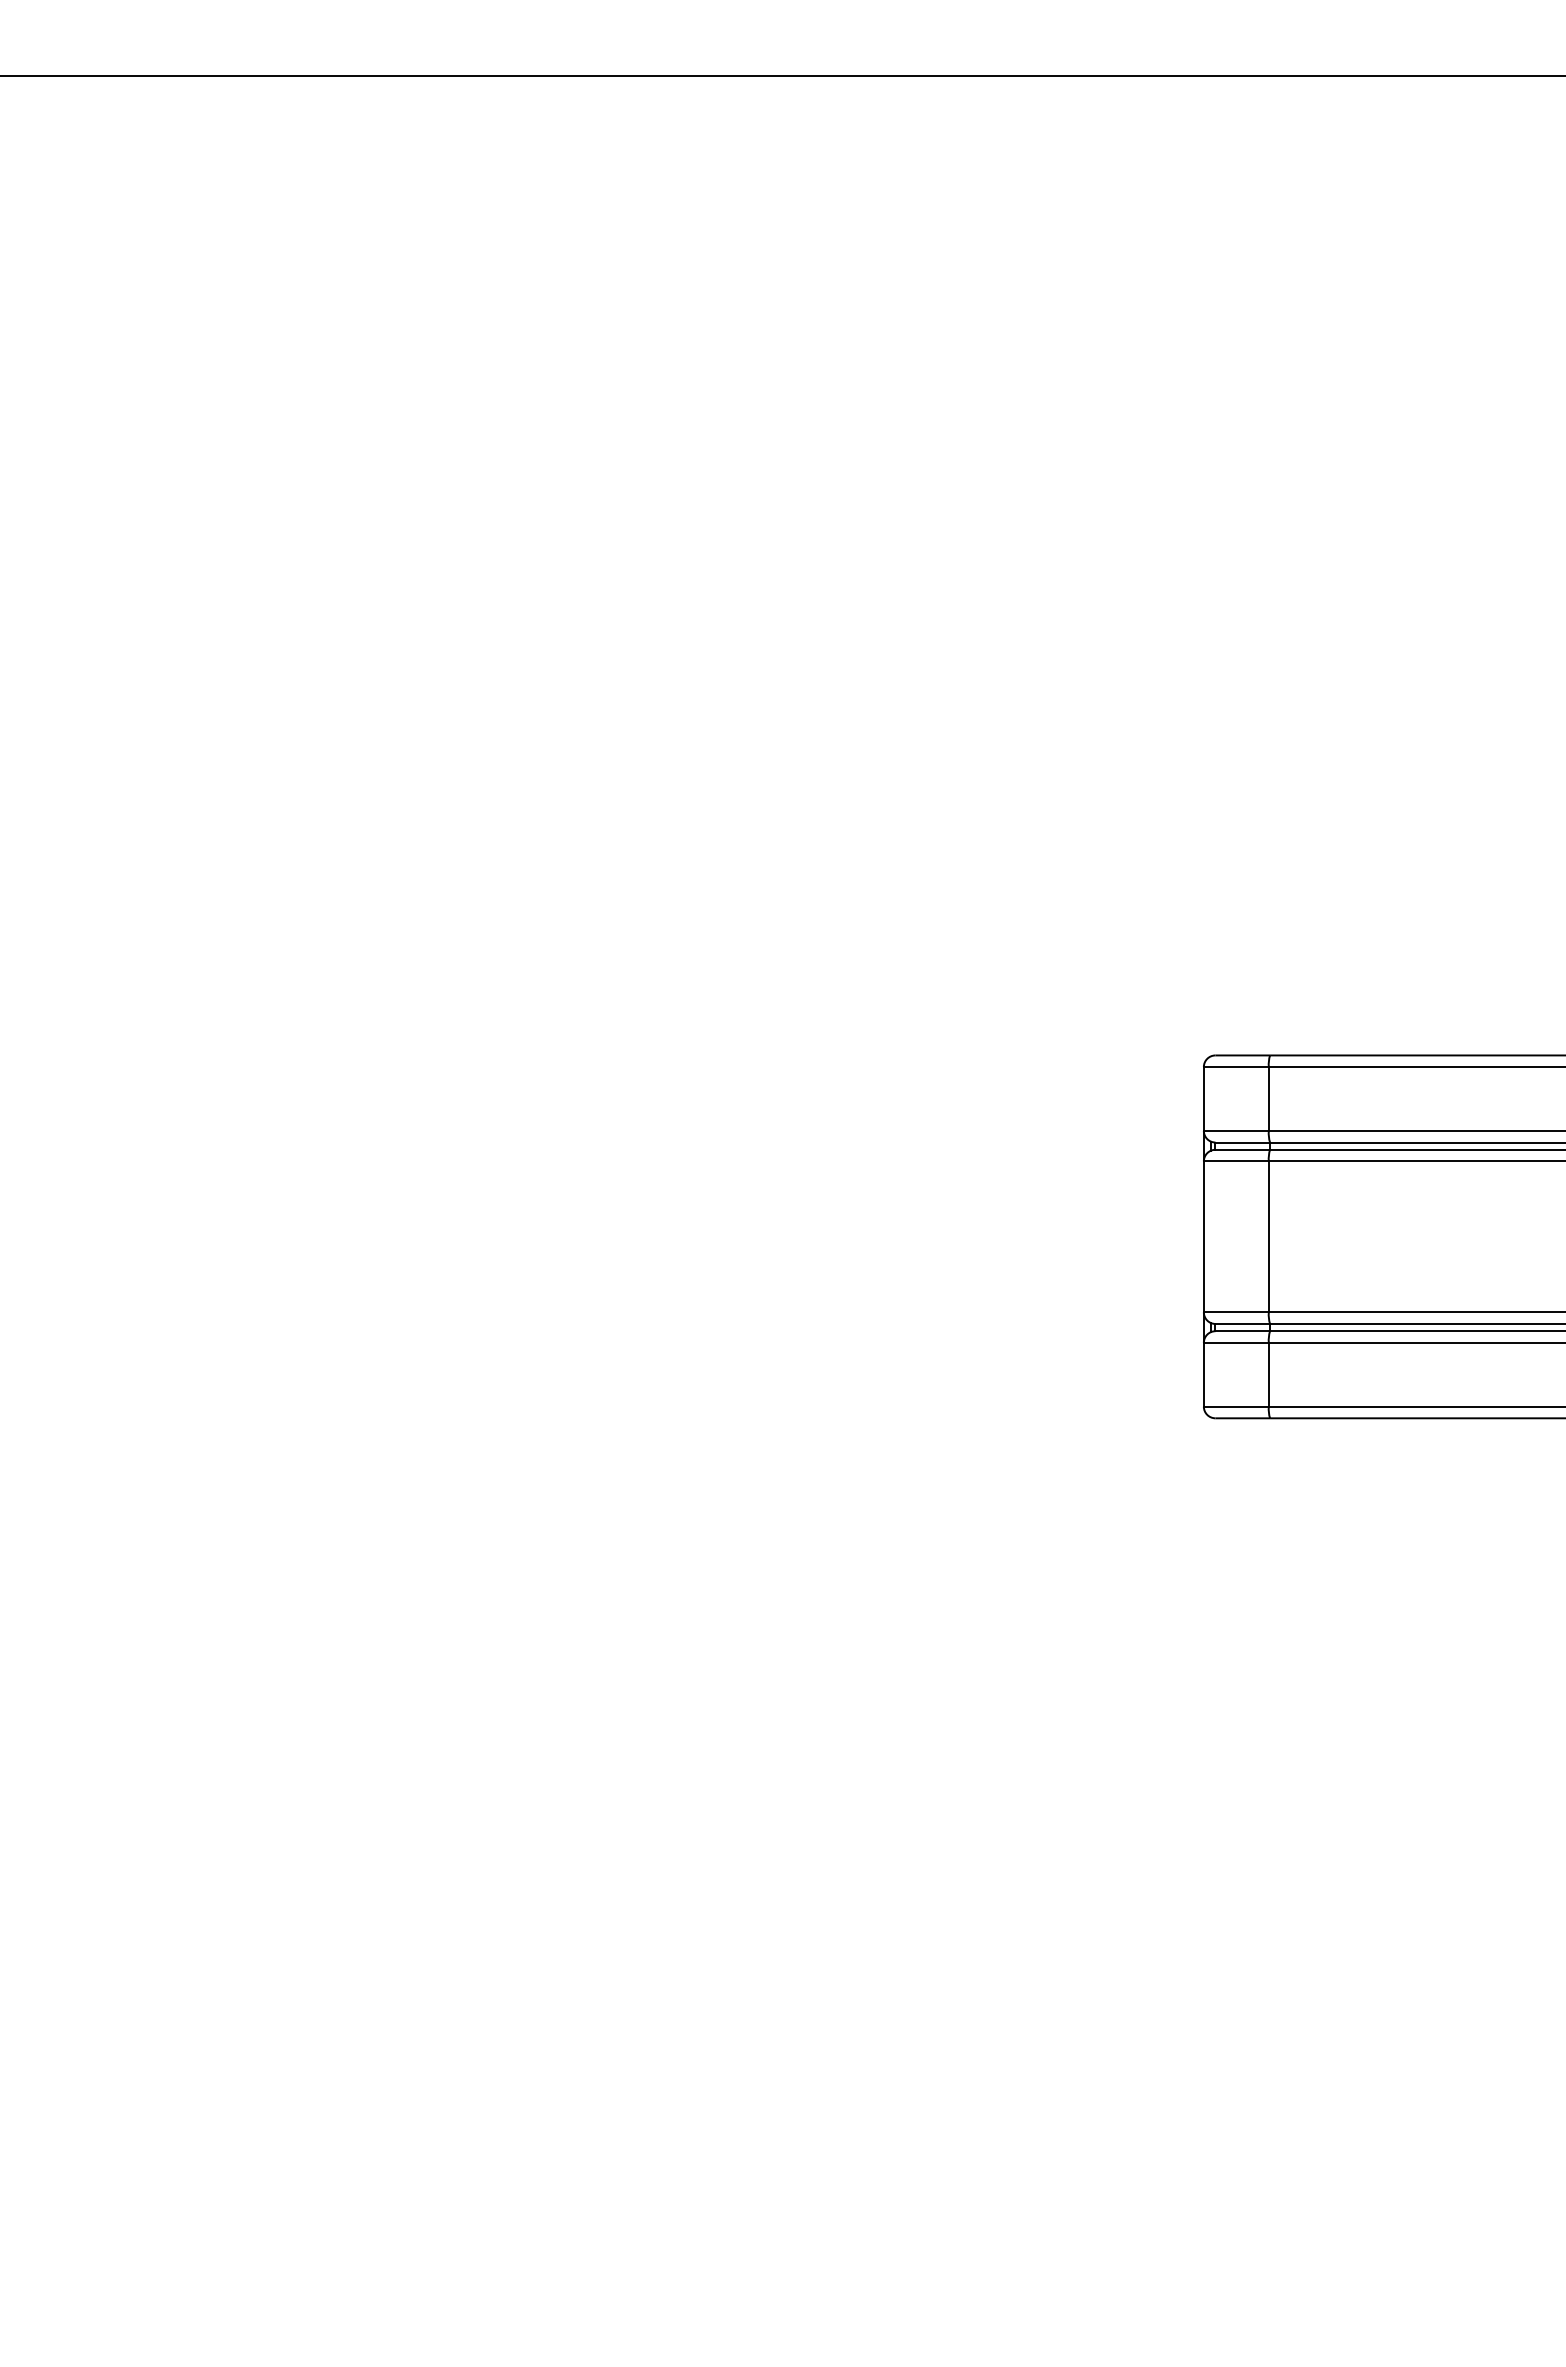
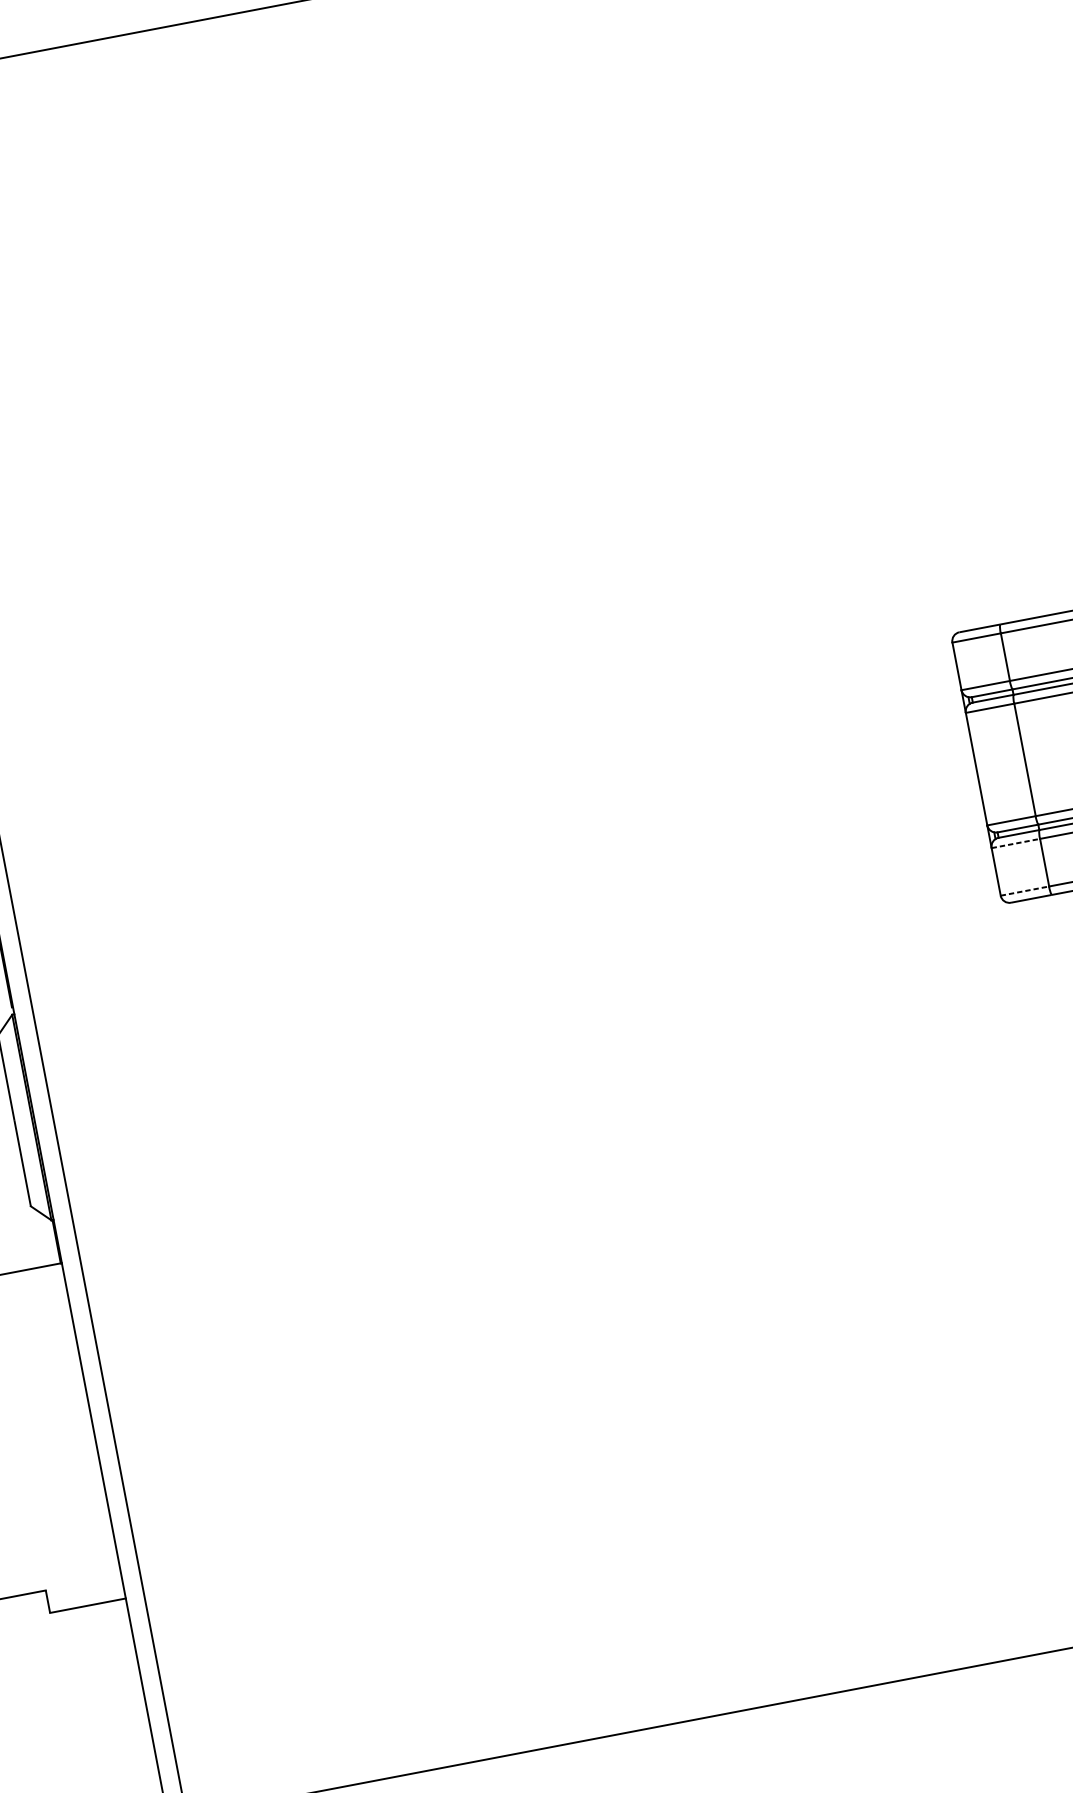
line: (1236, 1342) -> (1015, 843), solid -> dashed
line: (1236, 1406) -> (1025, 890), solid -> dashed

